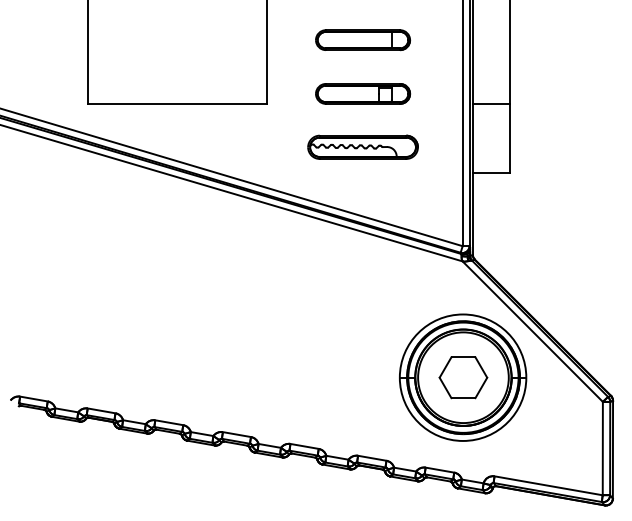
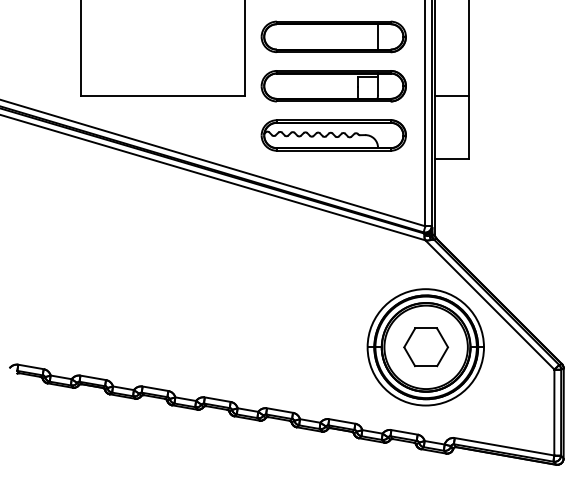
part: (362, 39) -> (333, 36), size x1.67
part: (362, 93) -> (333, 85), size x1.67
part: (362, 146) -> (333, 134), size x1.43

